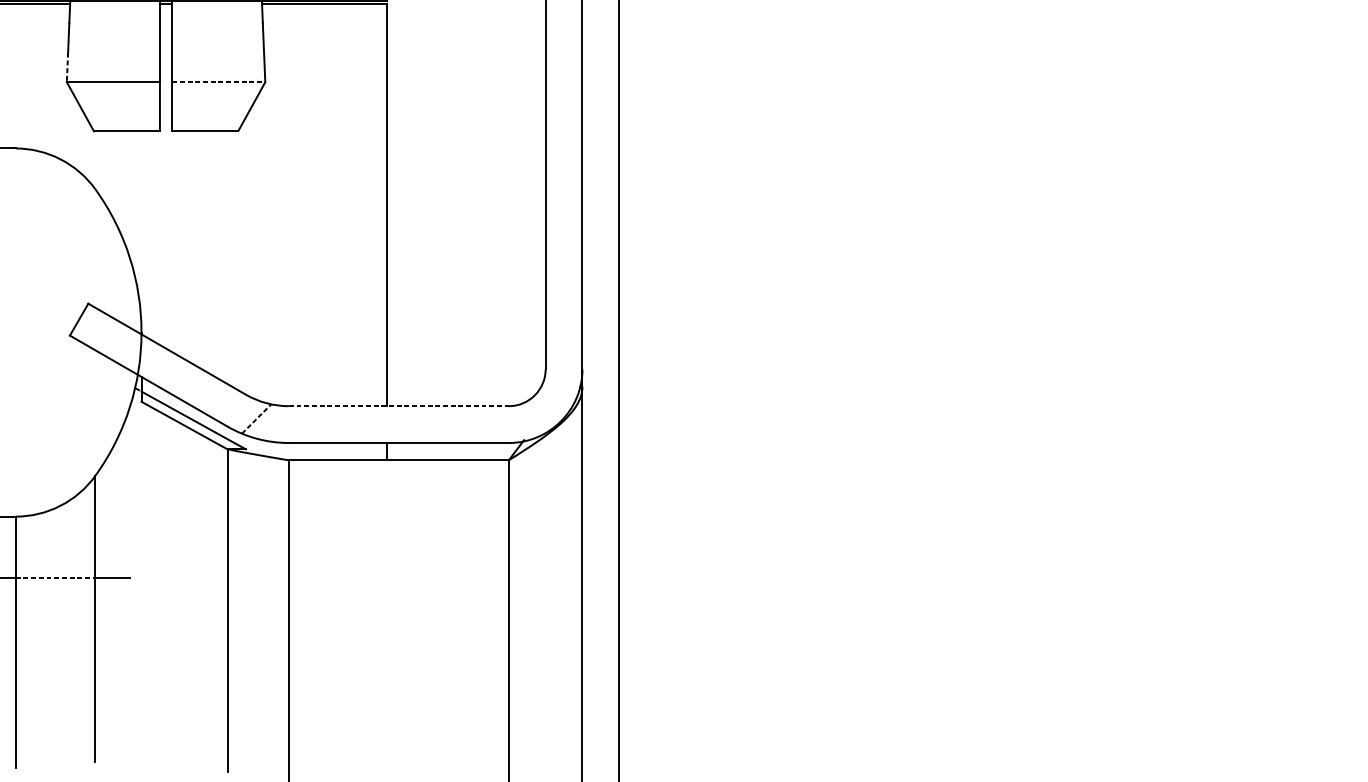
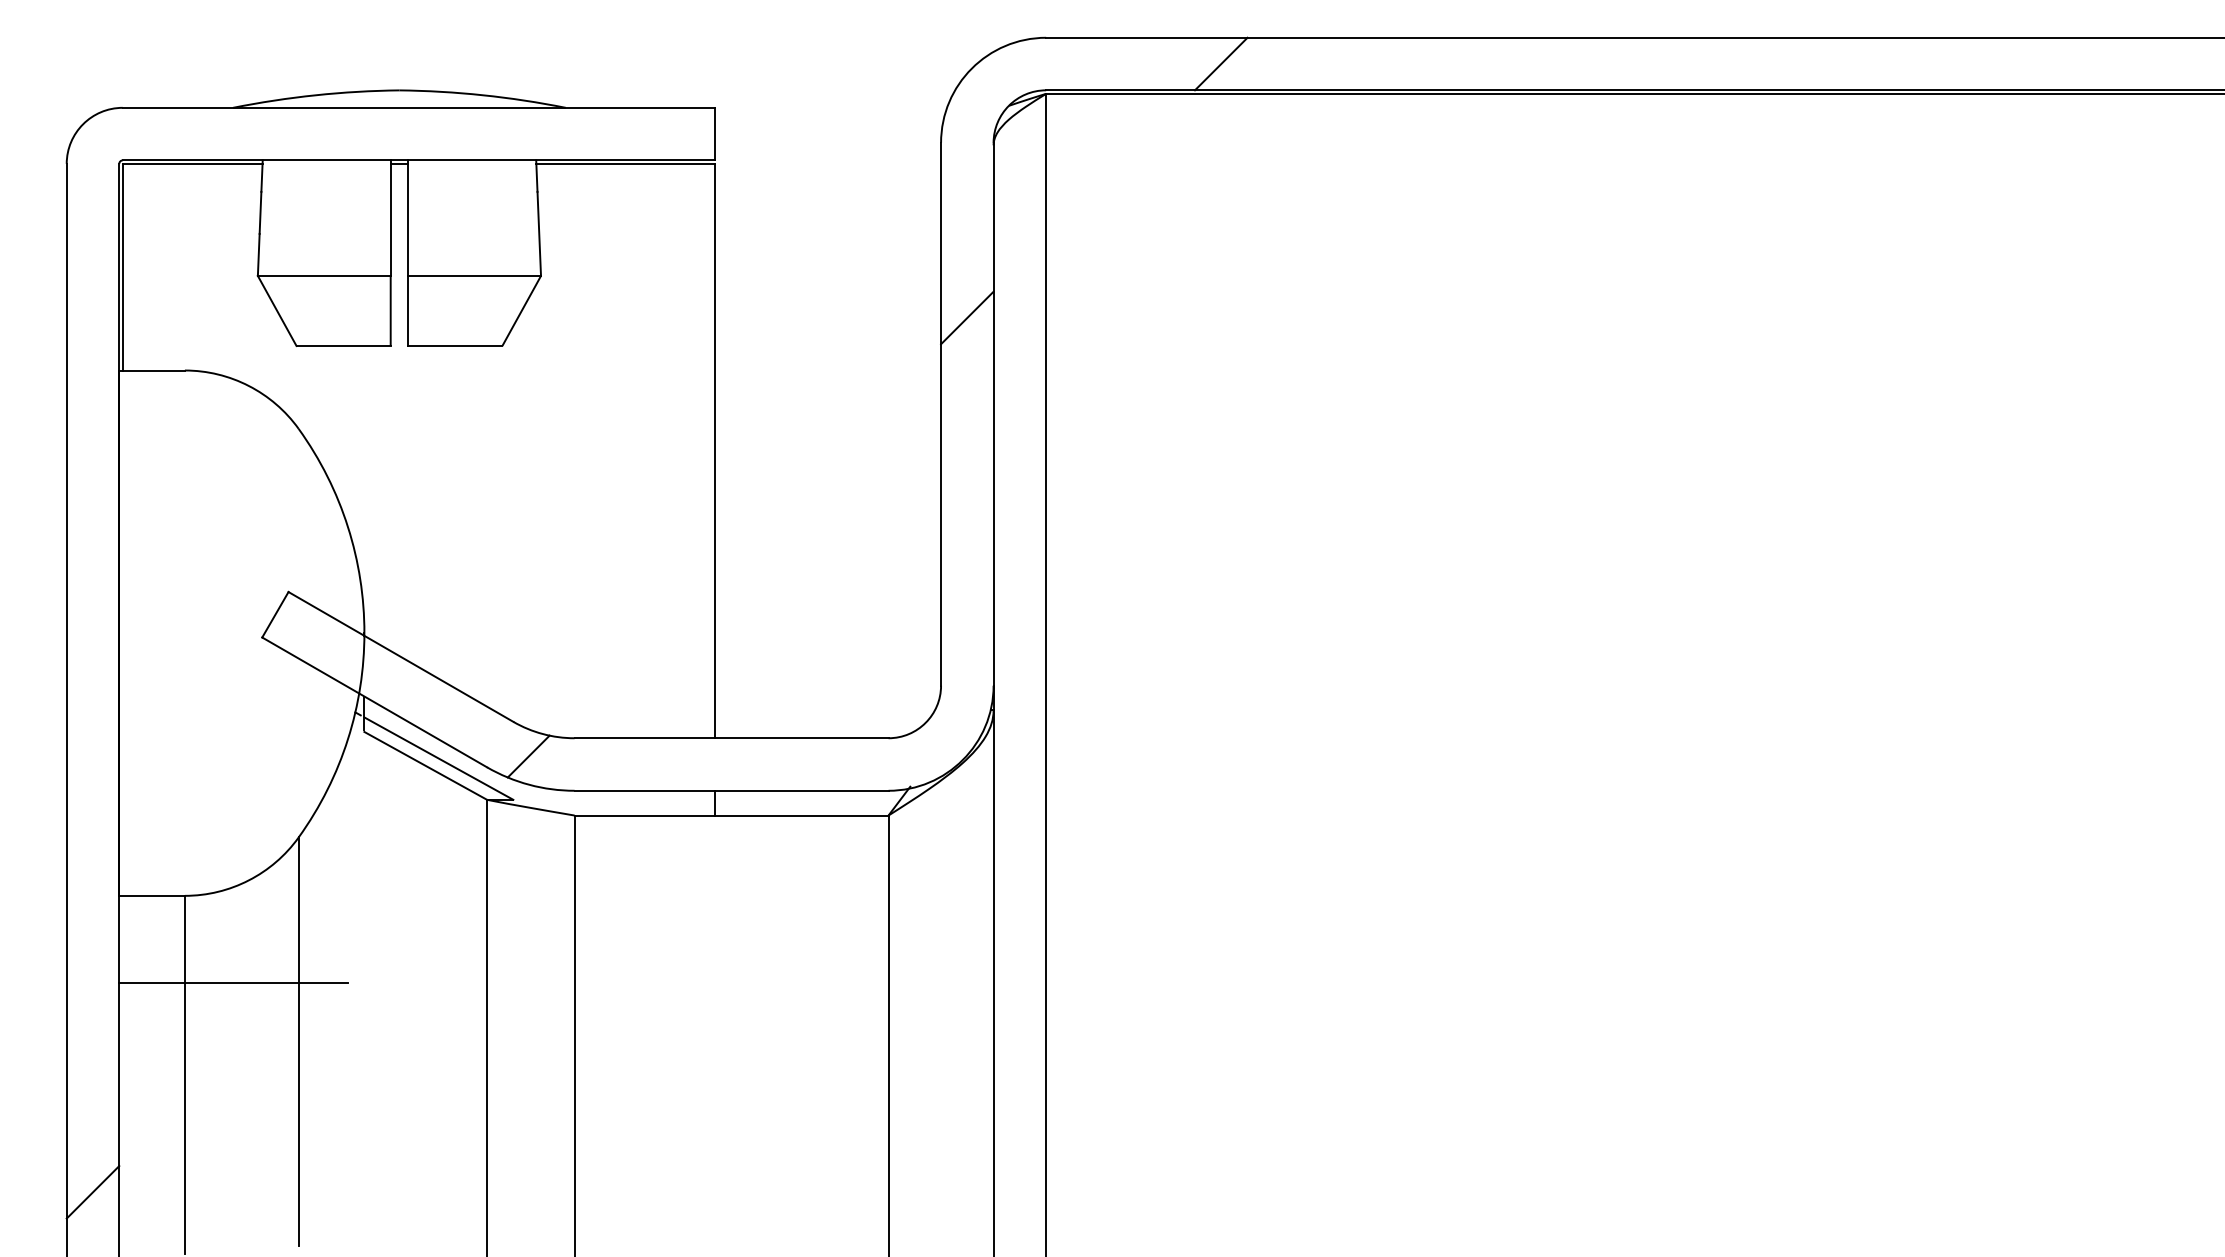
line: (67, 67) -> (258, 255), dashed -> solid
line: (219, 81) -> (475, 275), dashed -> solid
line: (564, 111) -> (967, 317), added
line: (398, 406) -> (731, 738), dashed -> solid
line: (256, 418) -> (528, 756), dashed -> solid
line: (55, 578) -> (241, 983), dashed -> solid

